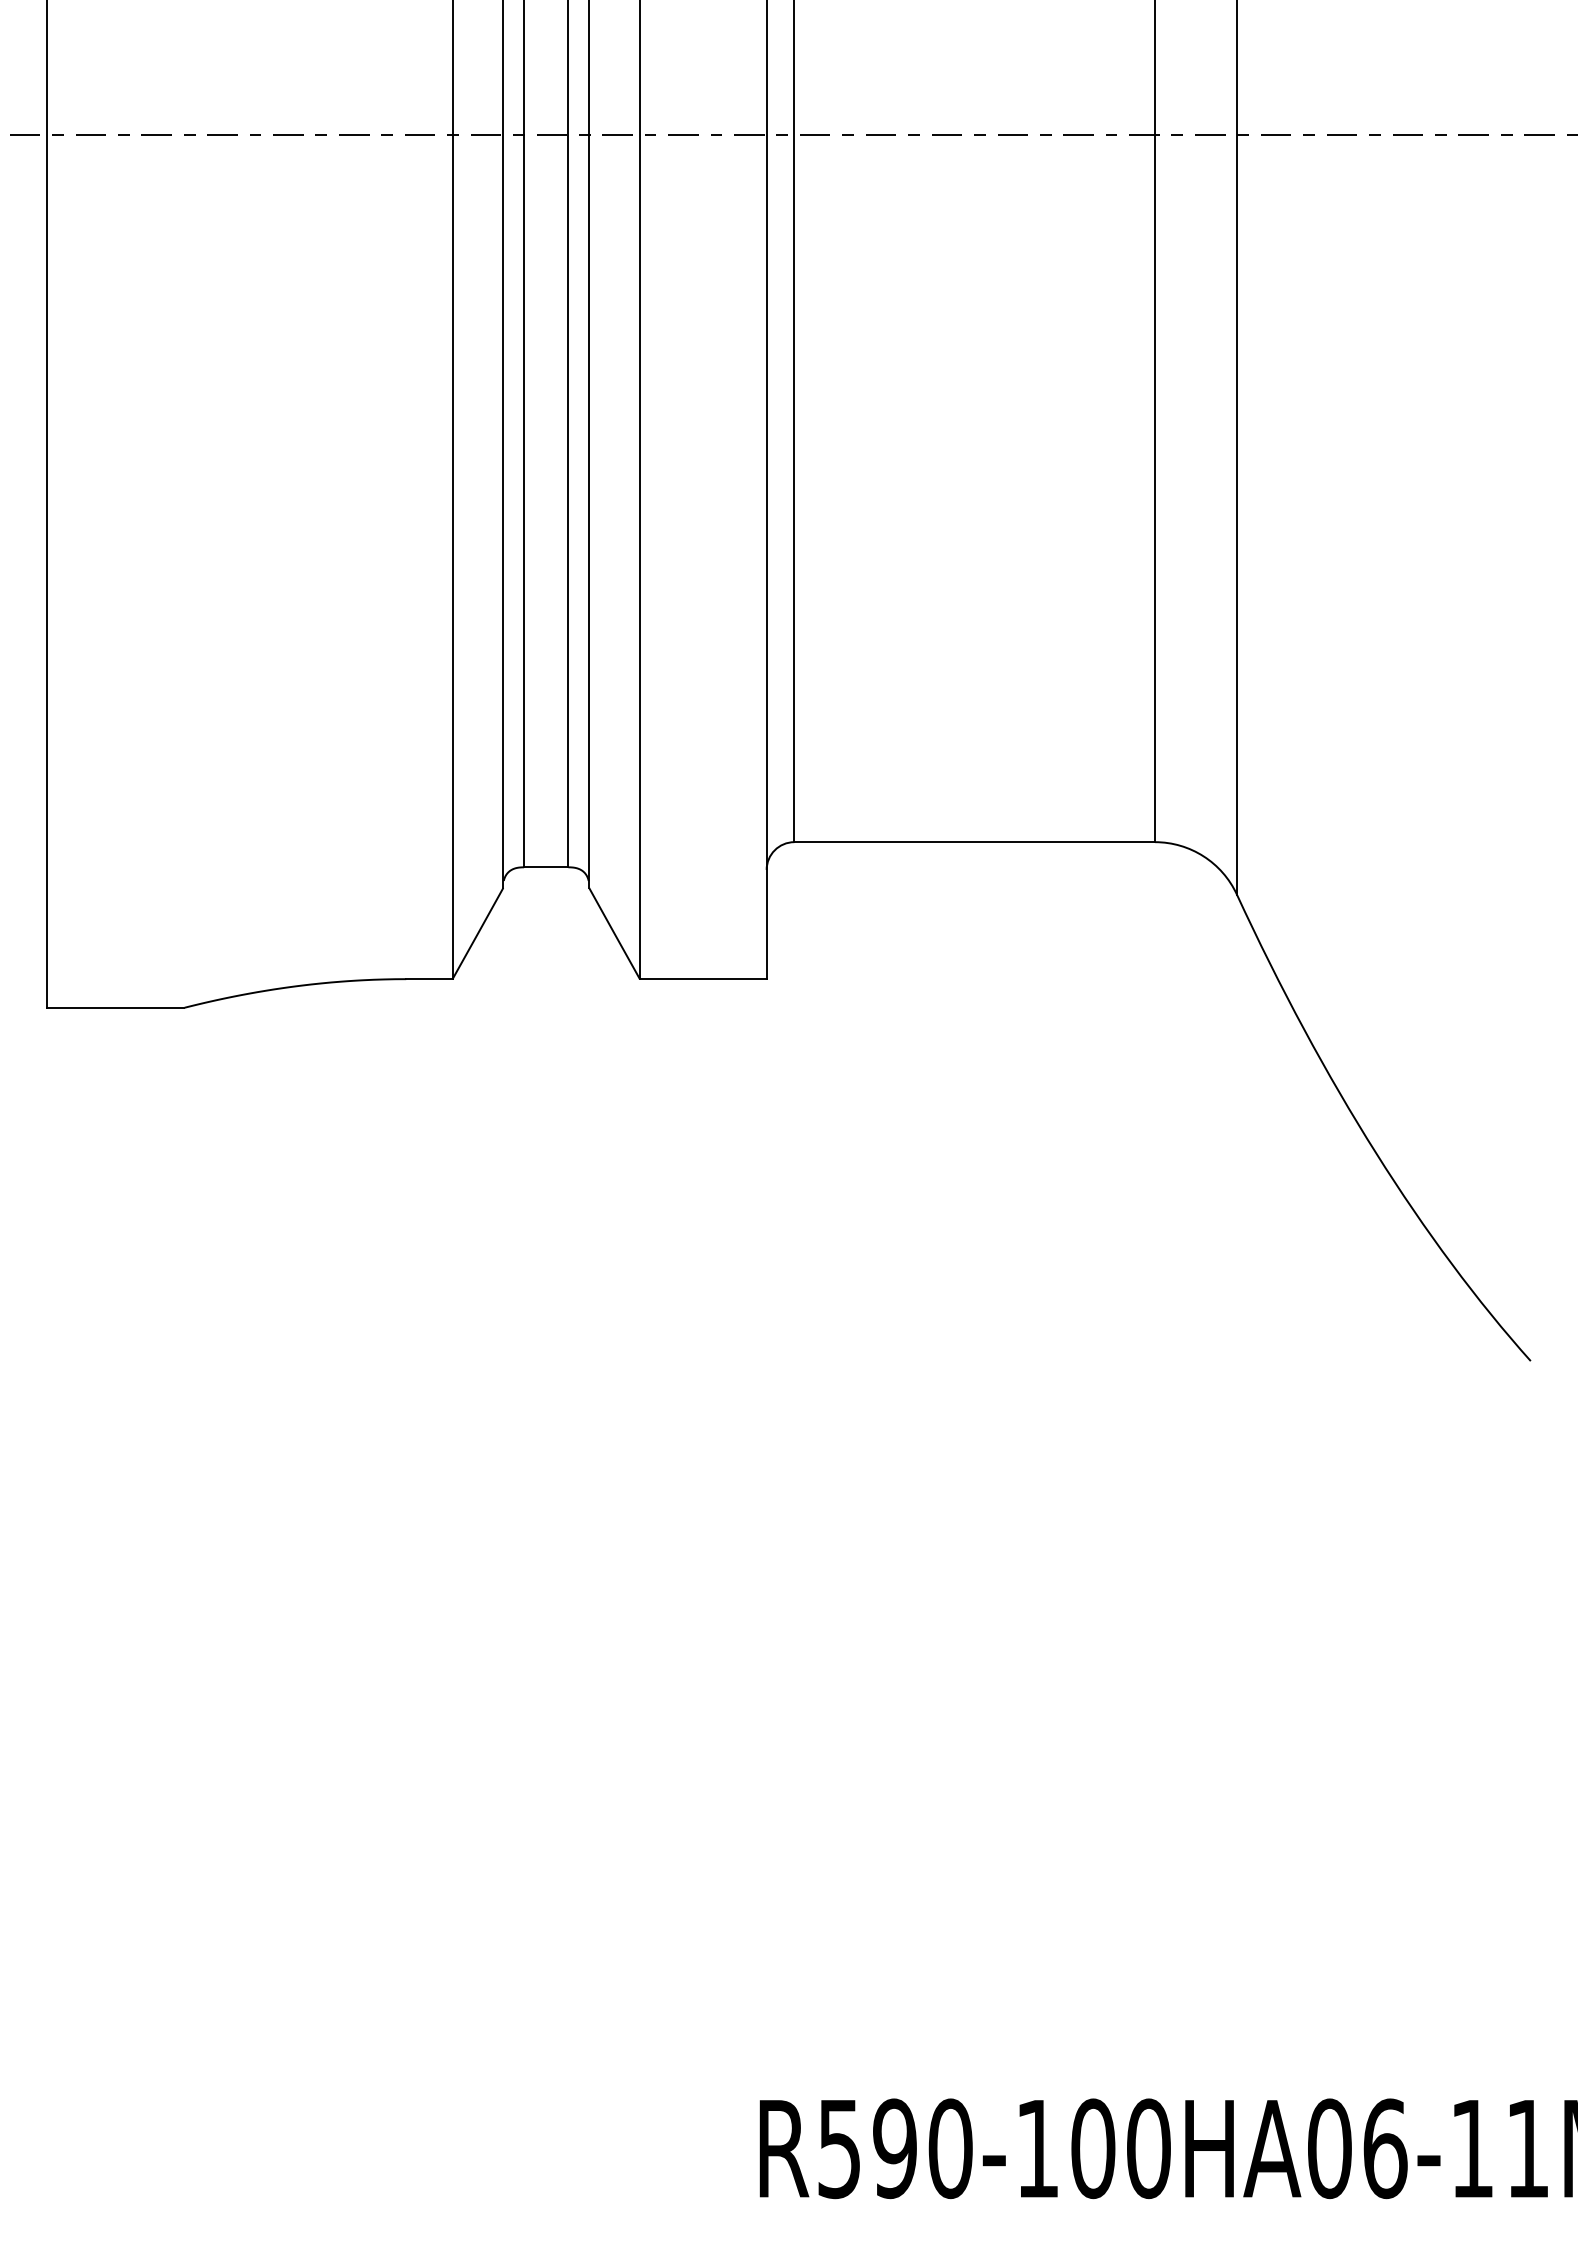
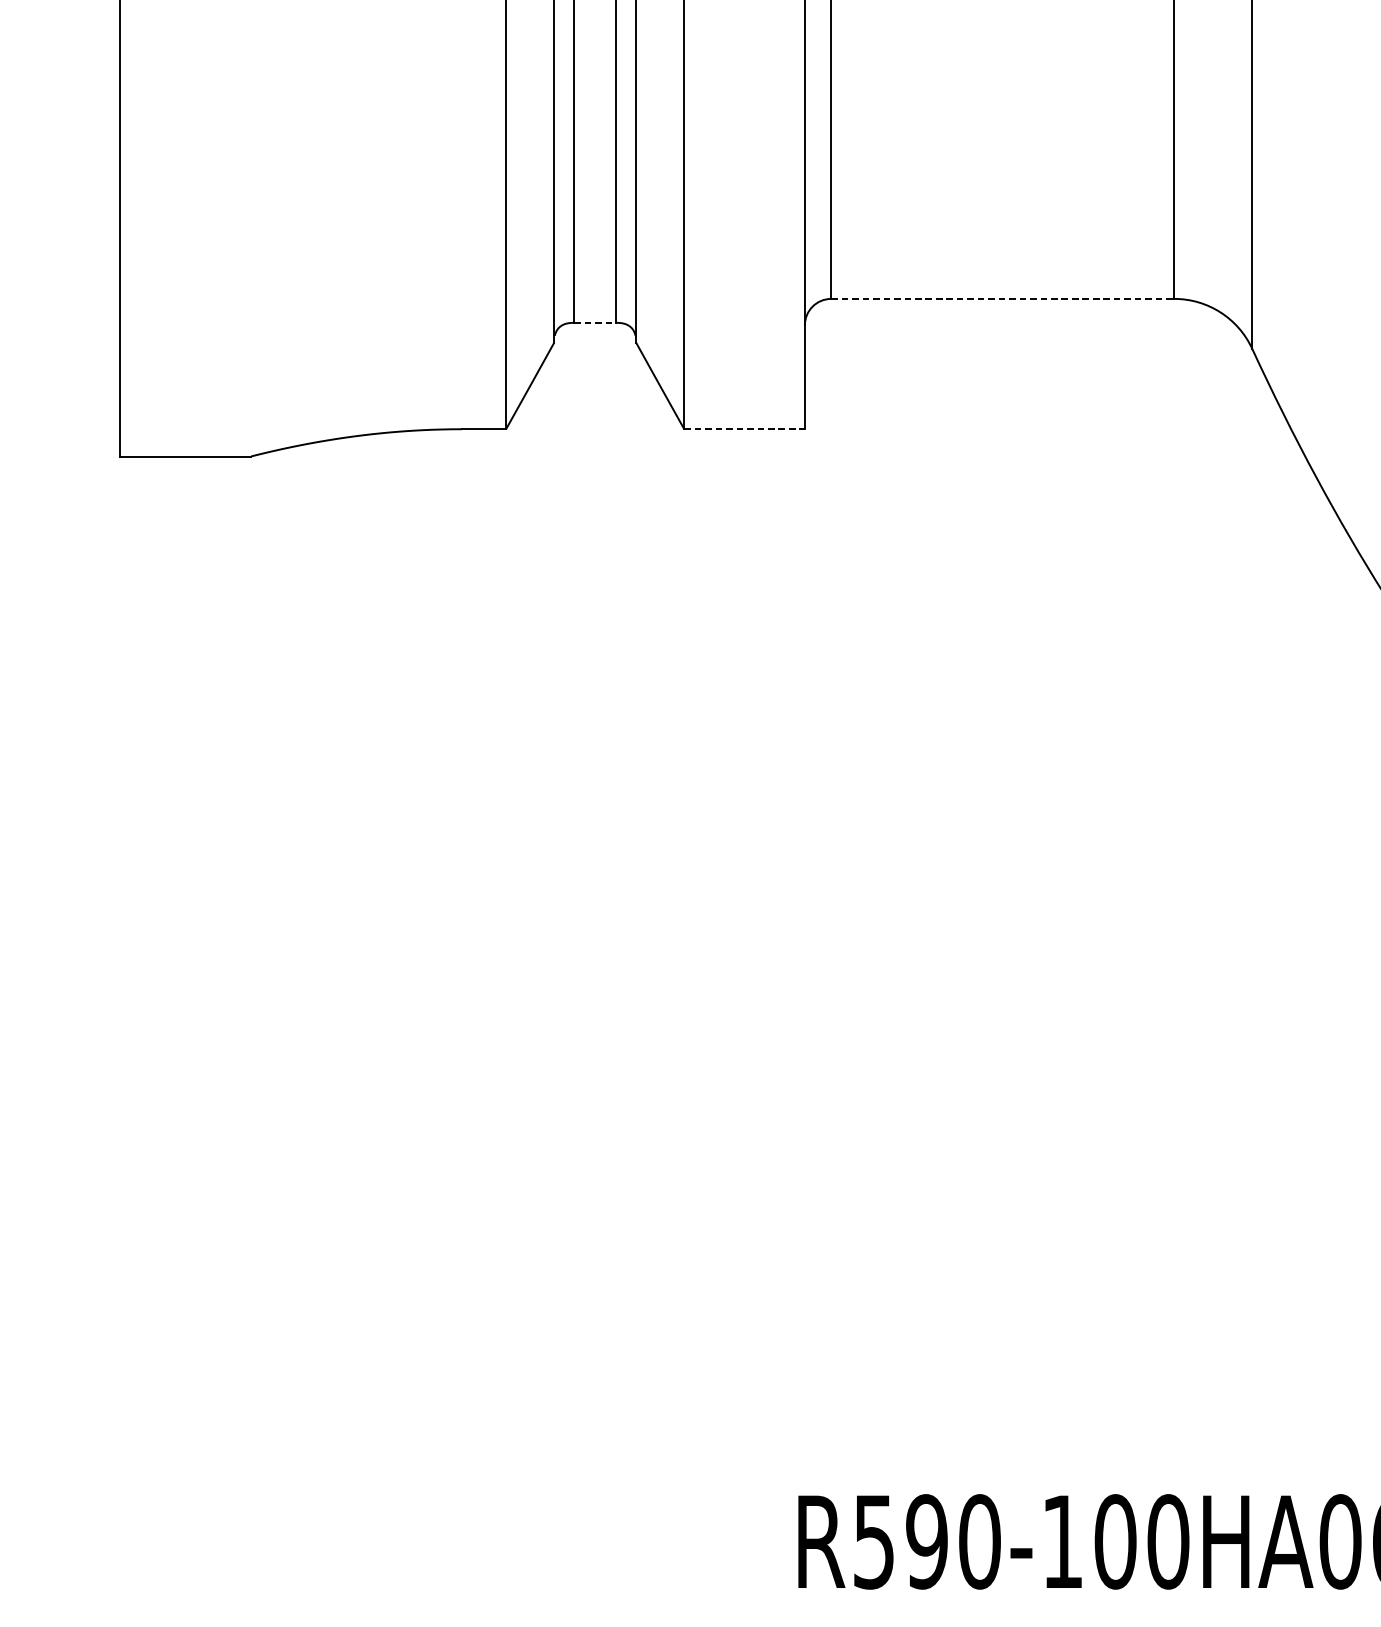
line: (975, 842) -> (1003, 299), solid -> dashed
line: (546, 867) -> (595, 323), solid -> dashed
line: (703, 979) -> (744, 429), solid -> dashed

